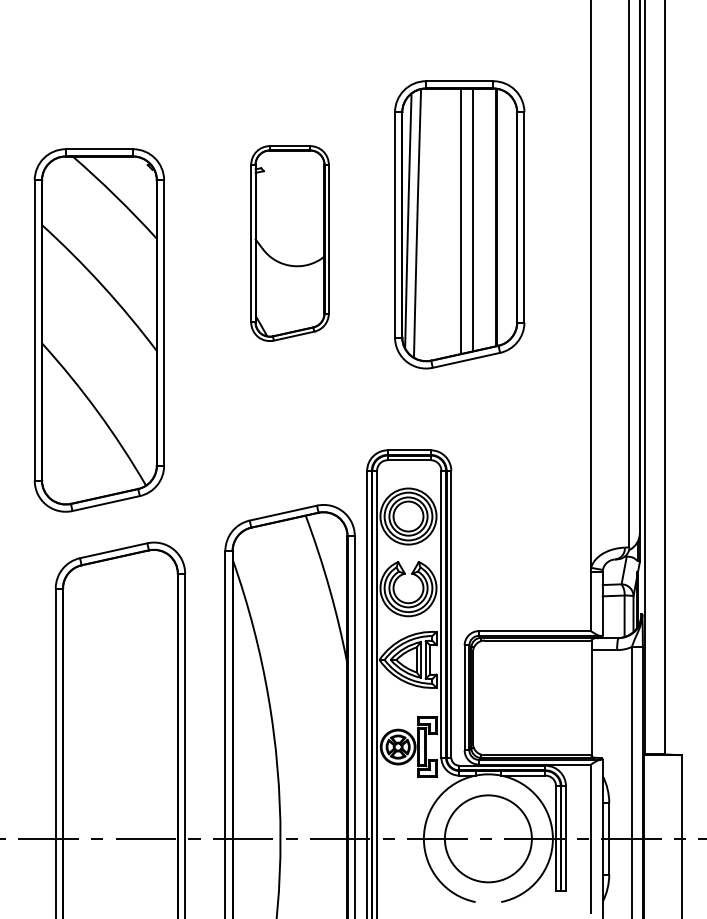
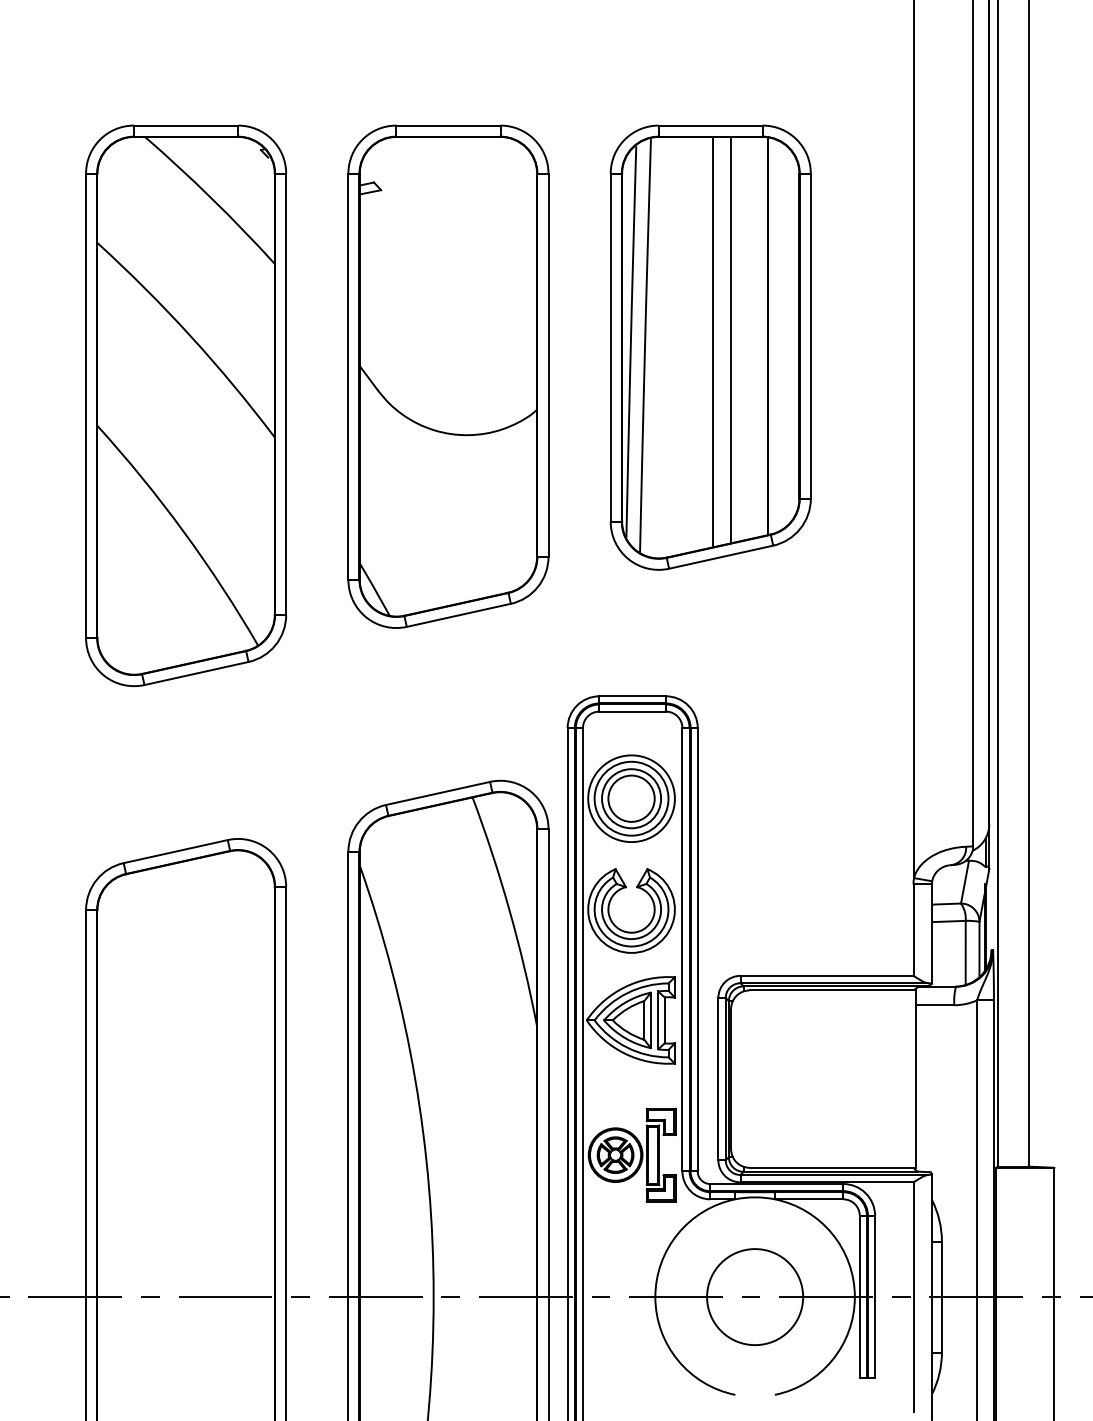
part: (289, 243) -> (447, 376), size x1.67
part: (98, 330) -> (184, 405), moved
circle: (488, 838) -> (755, 1296), size x0.71

